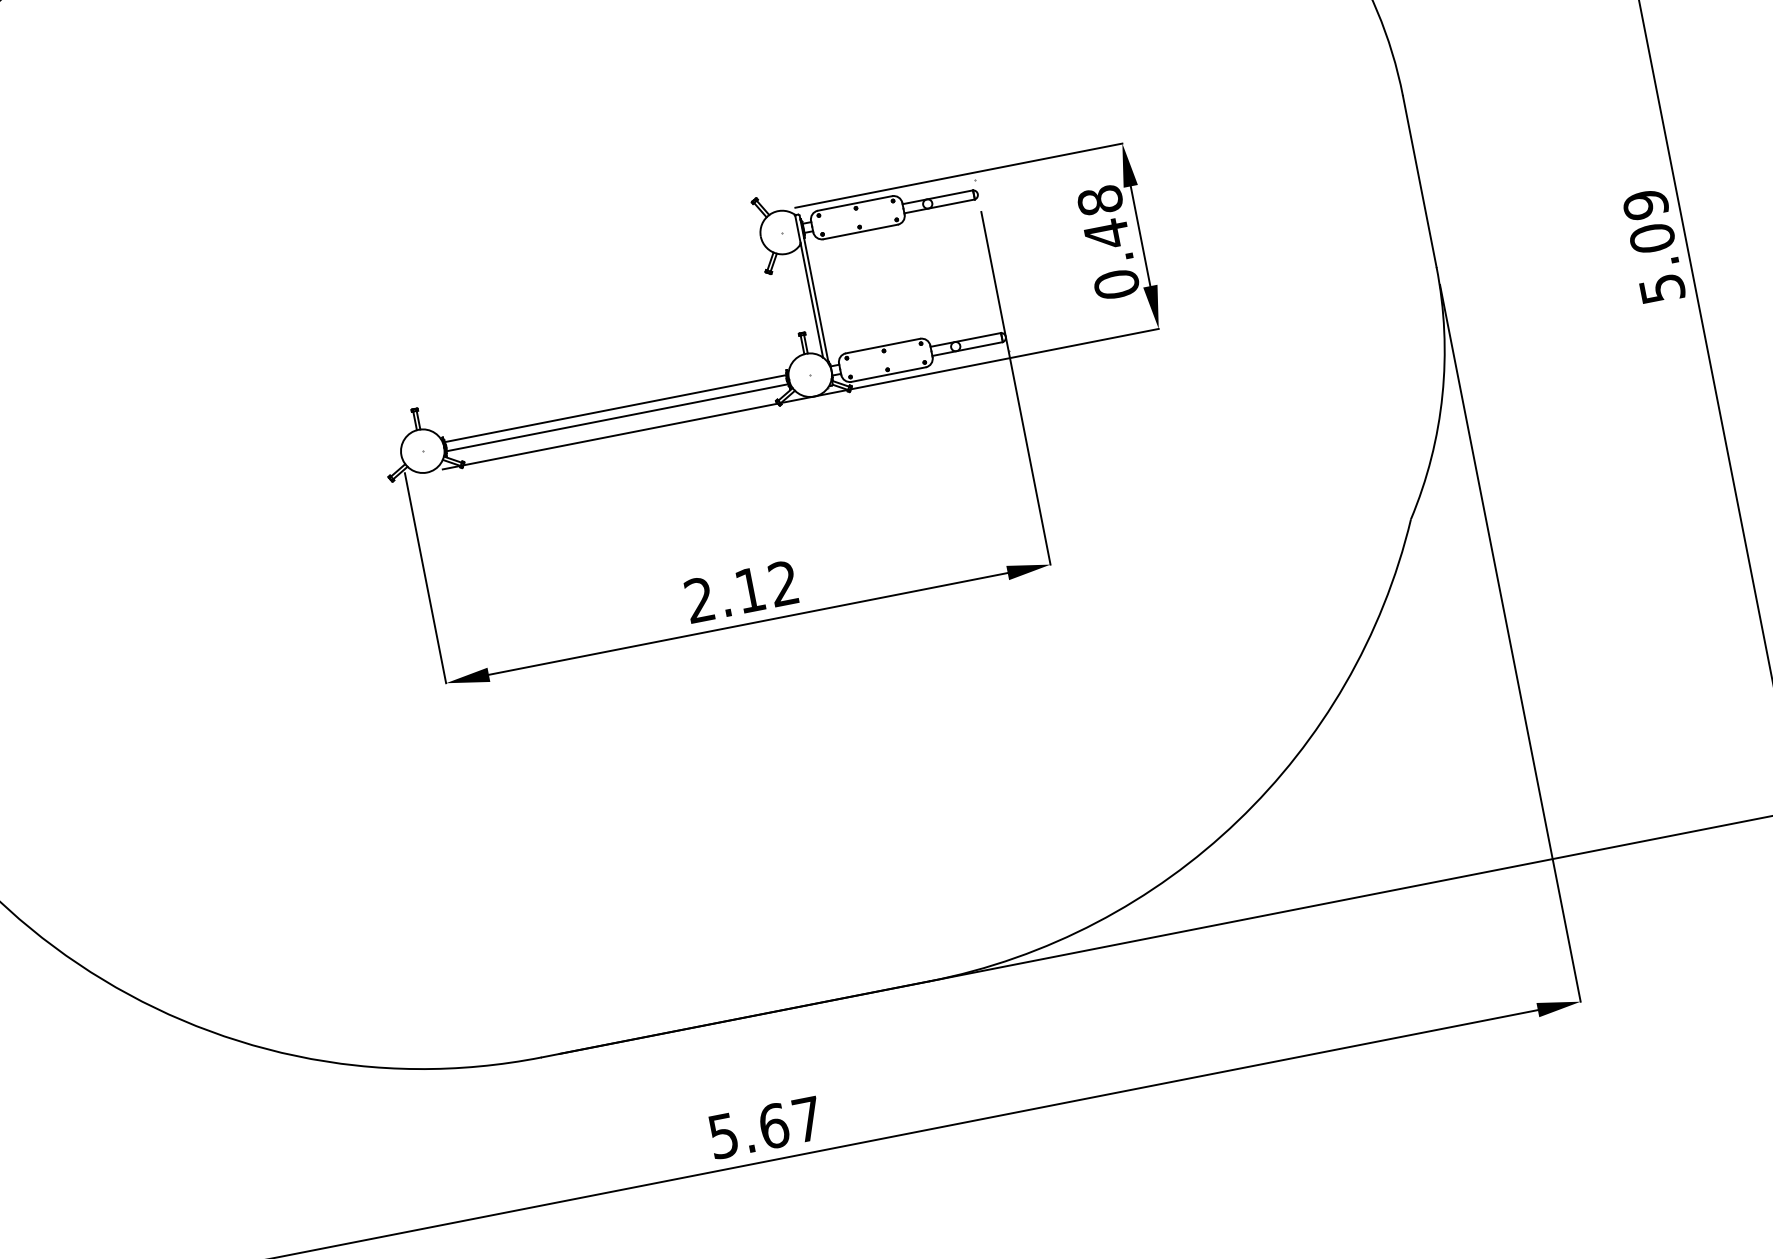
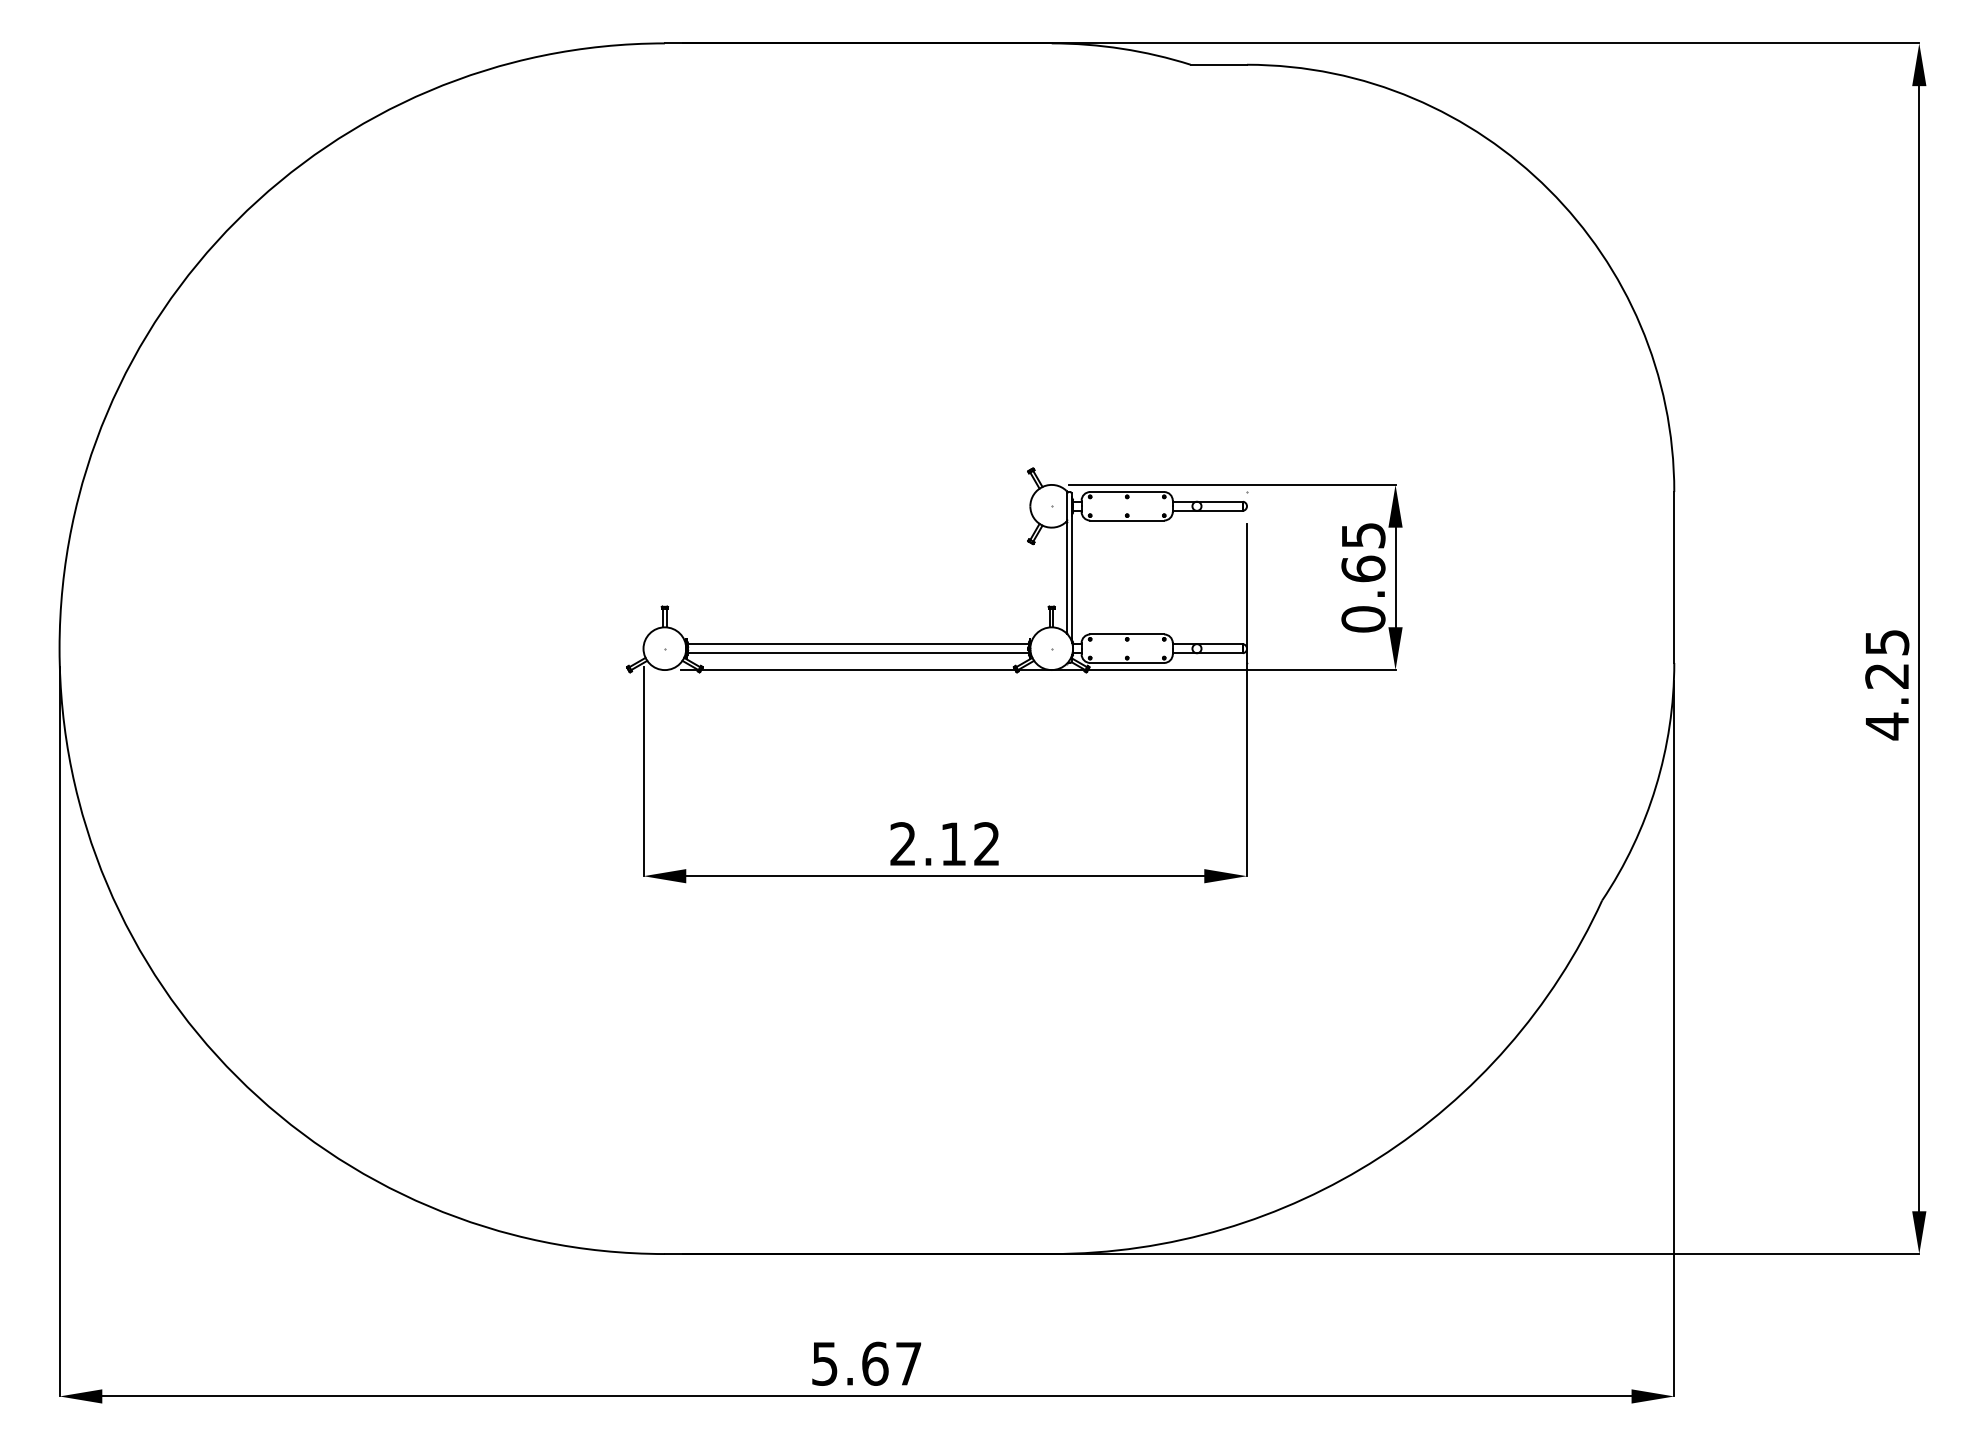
text: (1103, 217) -> (1363, 552), 0.48 -> 0.65
text: (1654, 246) -> (1887, 684), 5.09 -> 4.25

